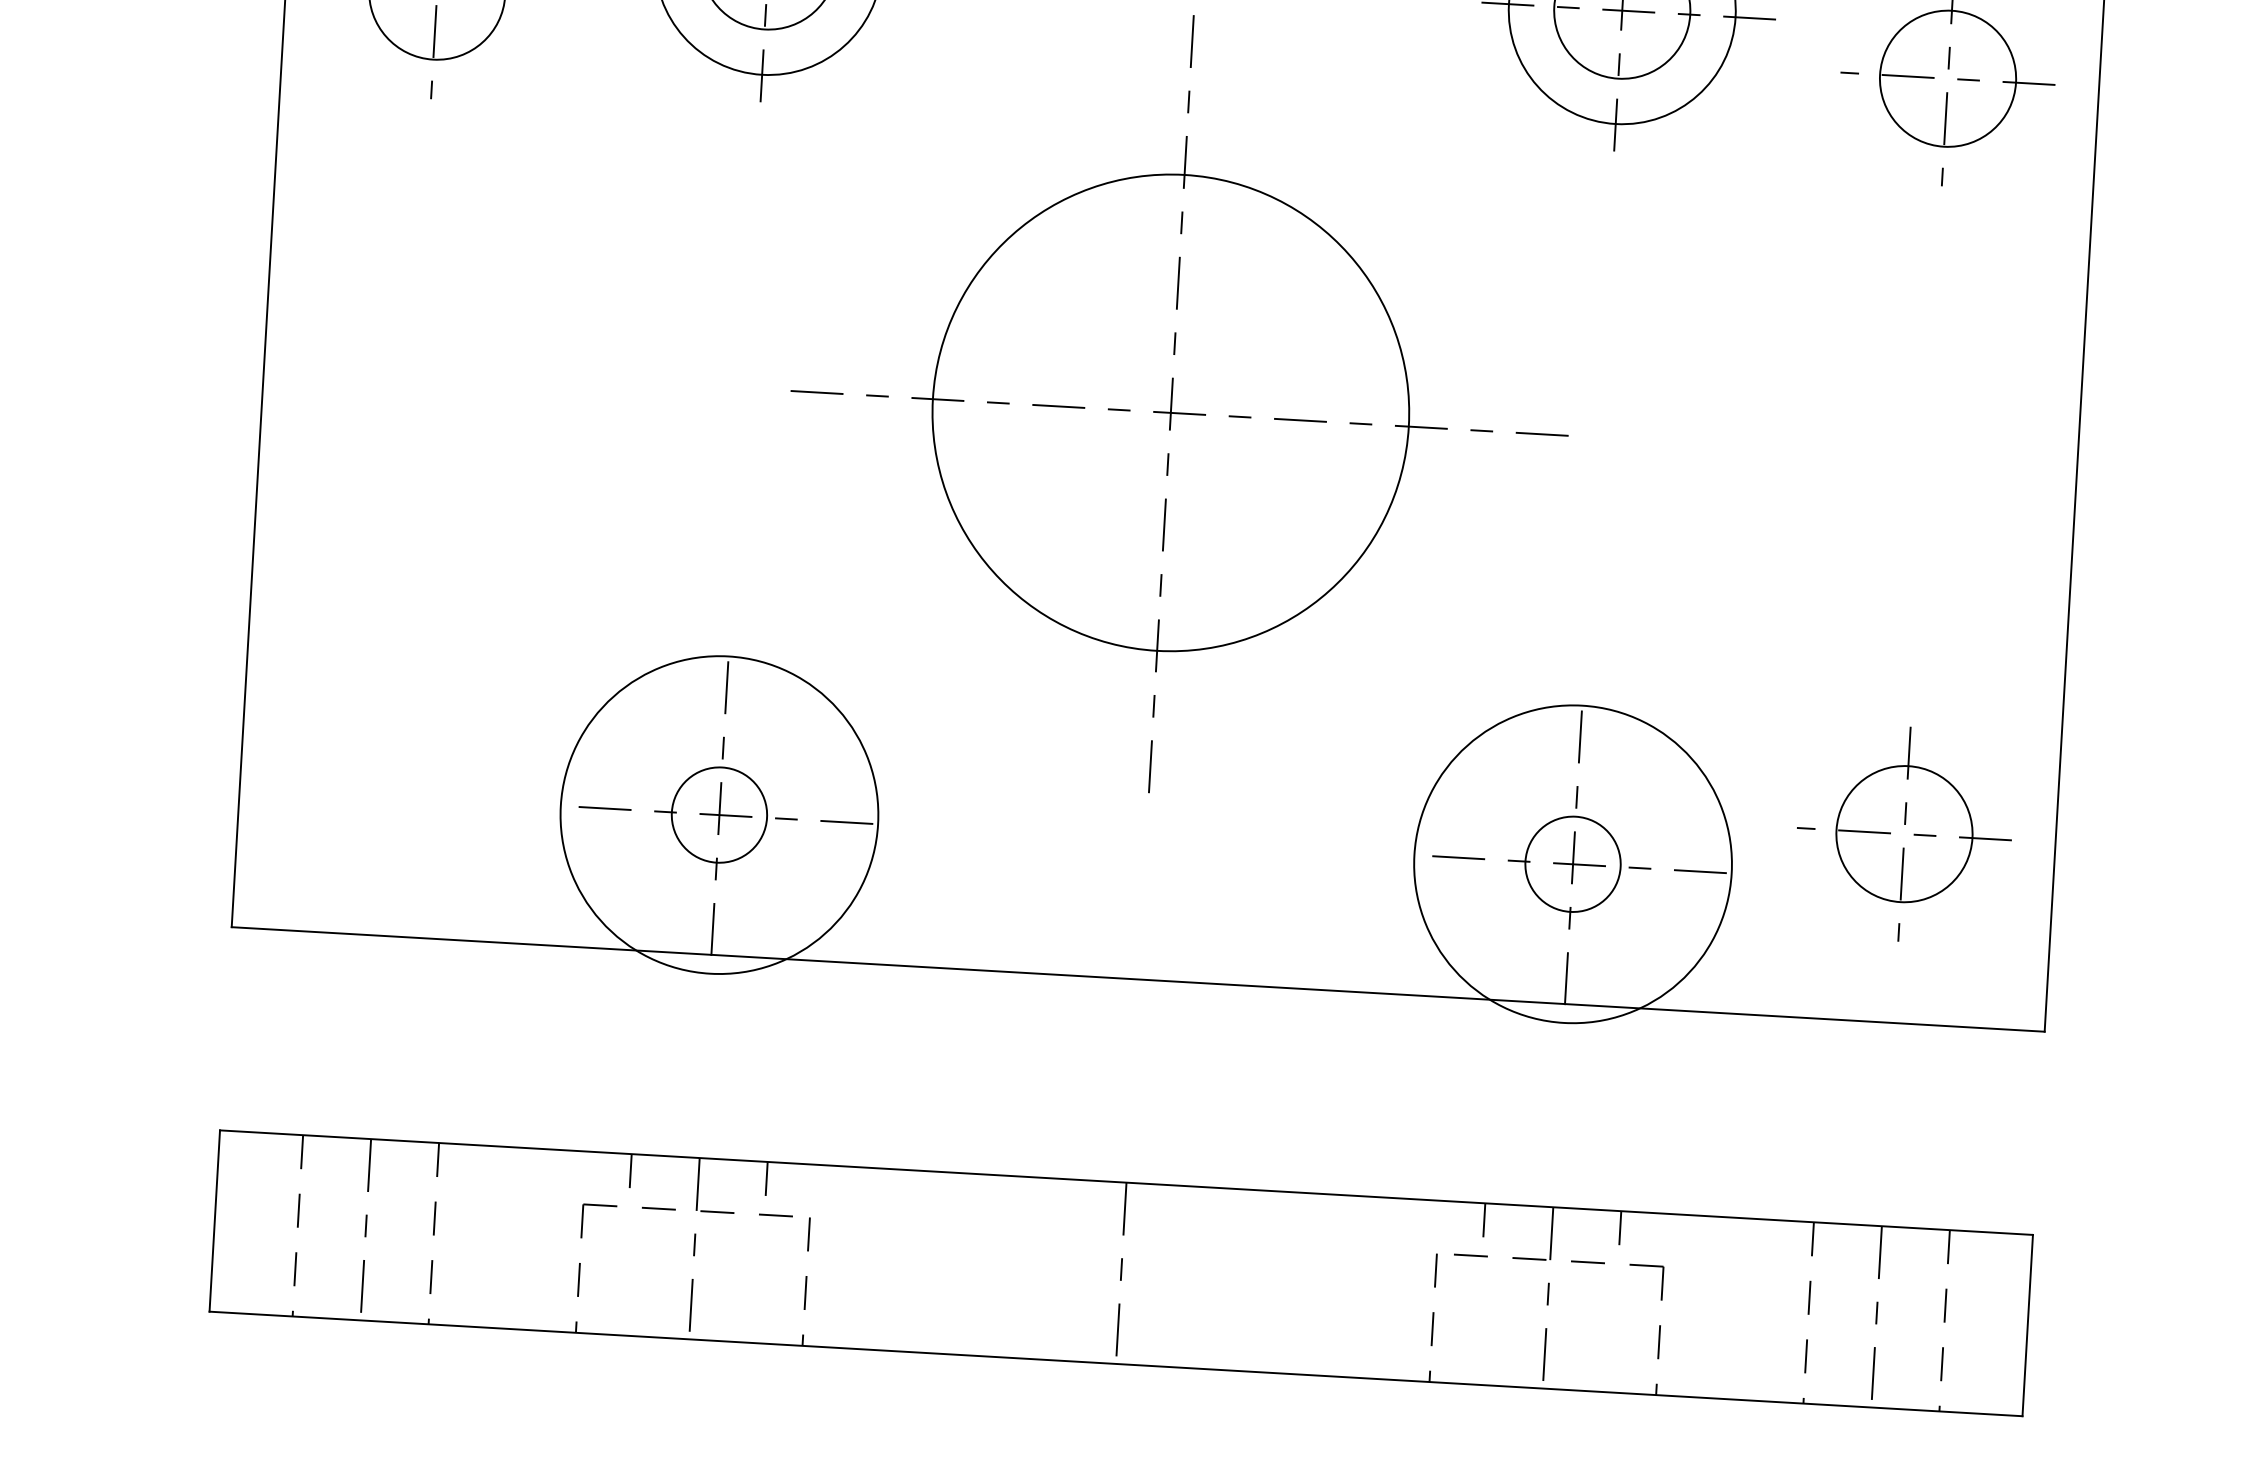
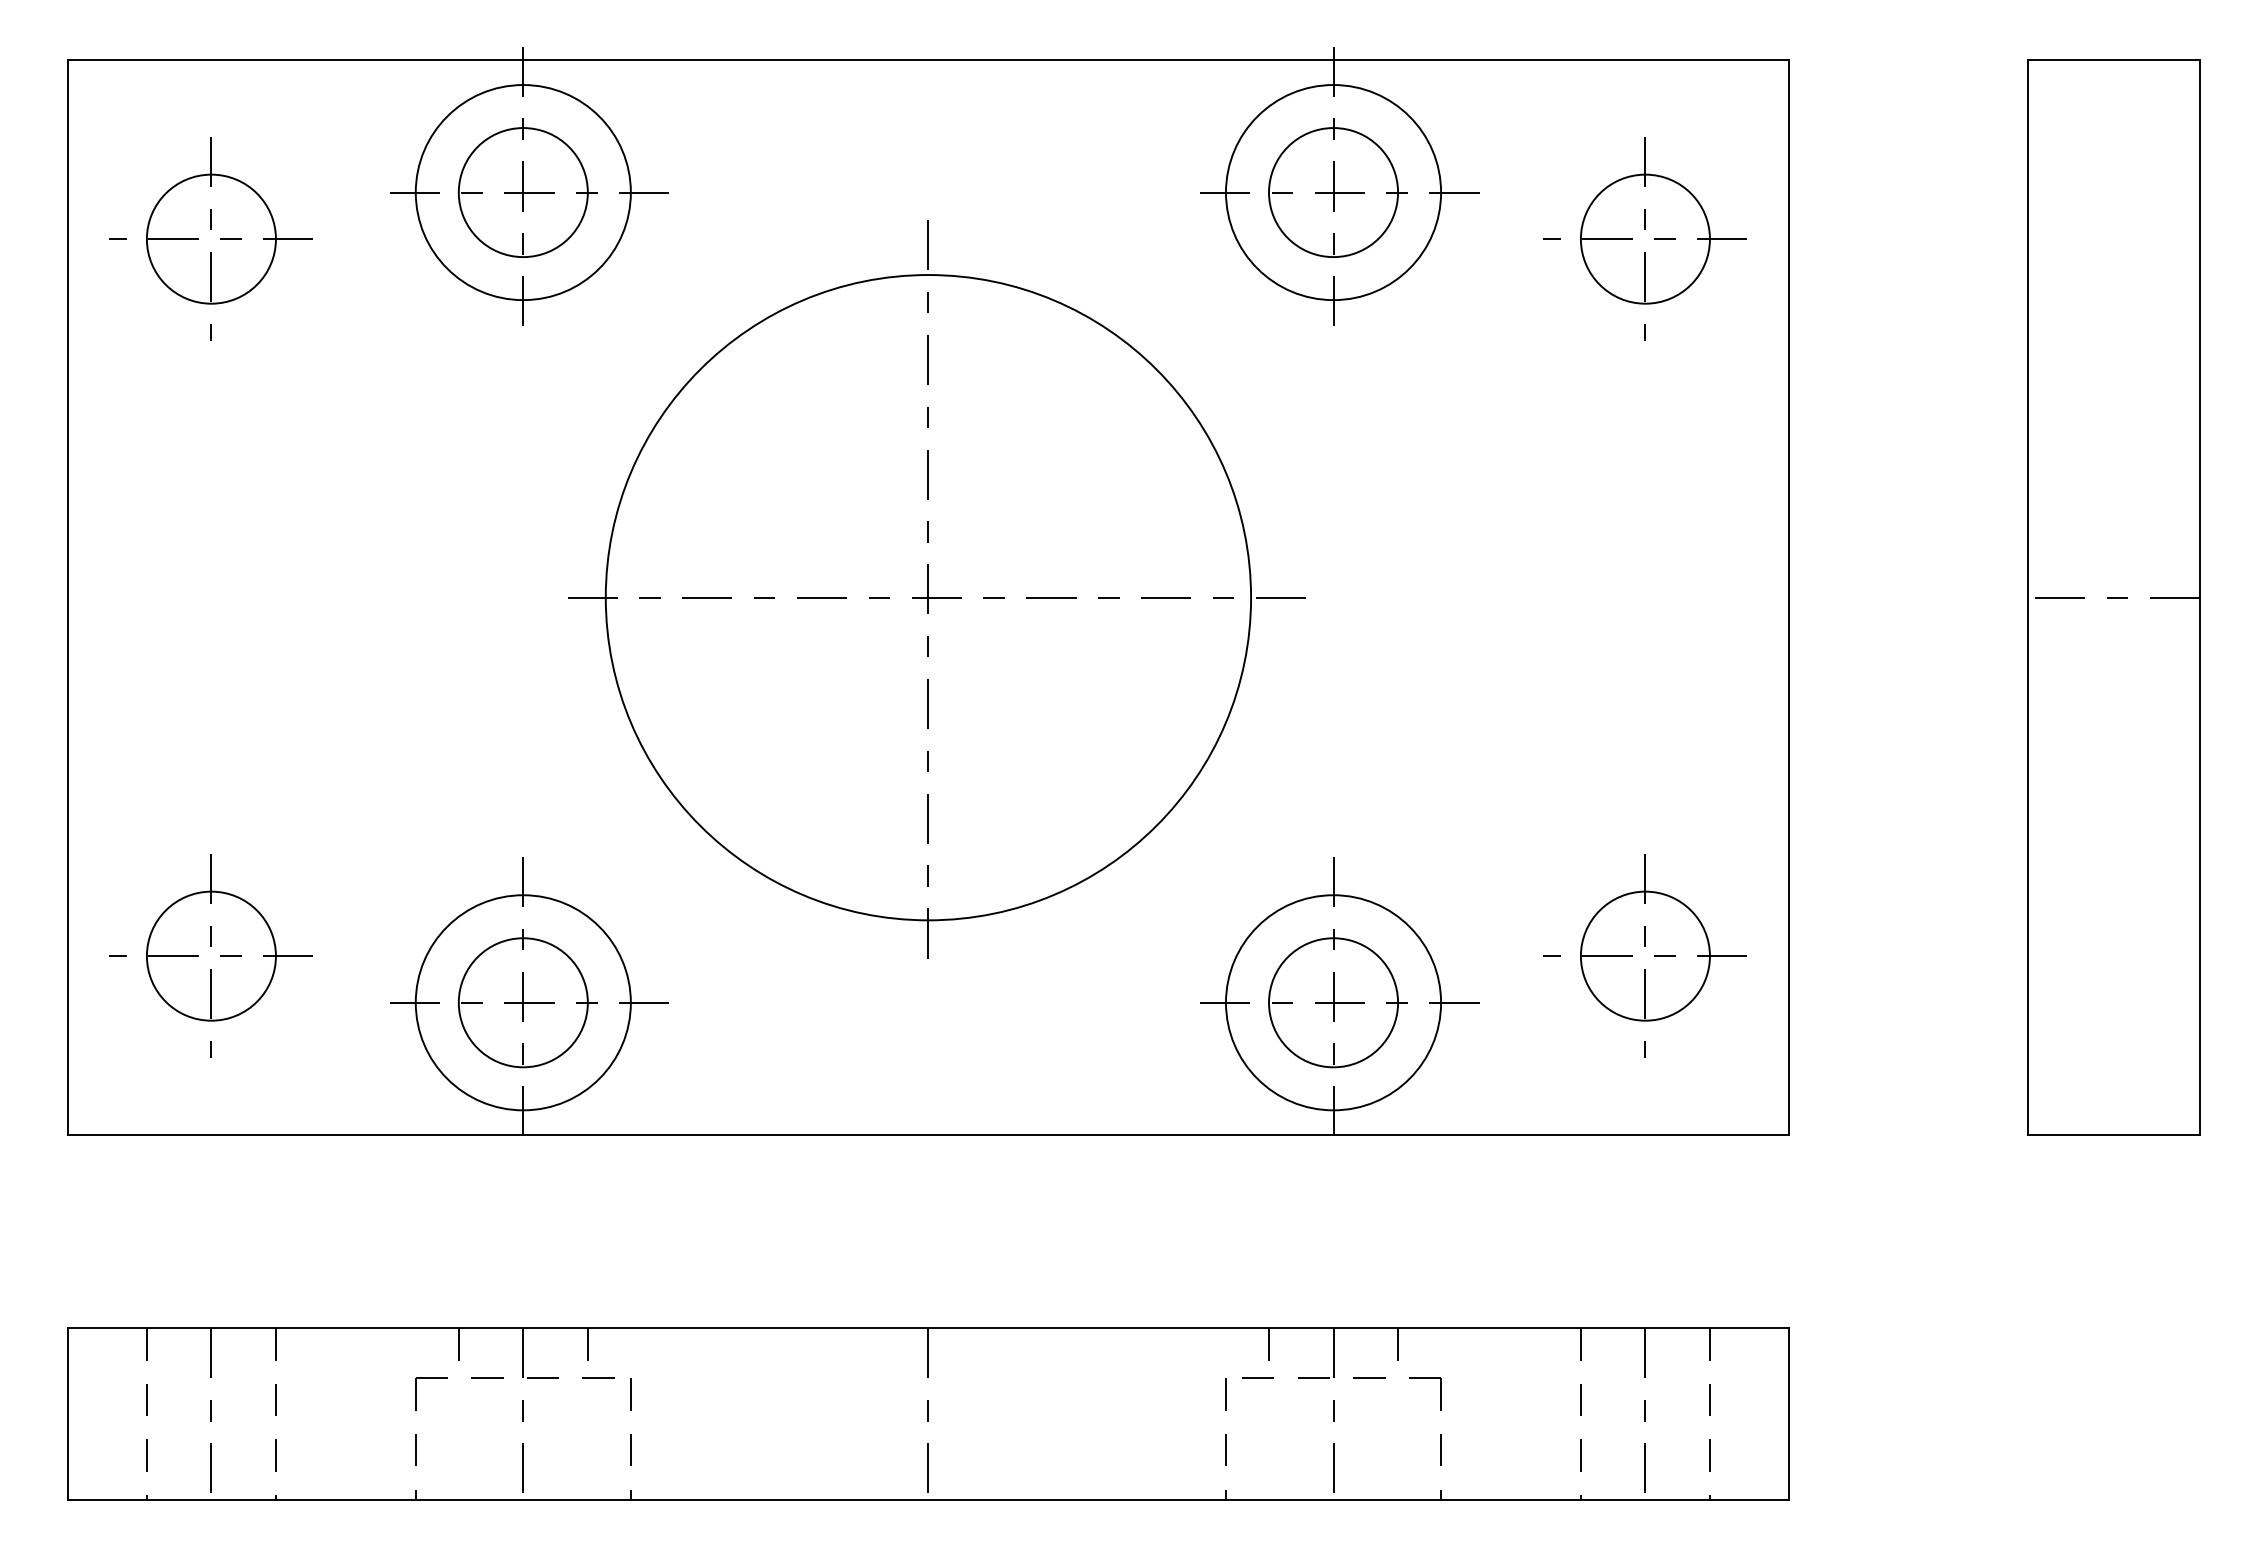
circle: (1170, 412) -> (928, 597), size x1.43
part: (392, 746) -> (210, 955), added
circle: (718, 814) -> (522, 1002), size x0.71
circle: (718, 814) -> (522, 1002), size x1.43
circle: (1573, 864) -> (1333, 1002), size x0.71
circle: (1573, 864) -> (1333, 1002), size x1.43

